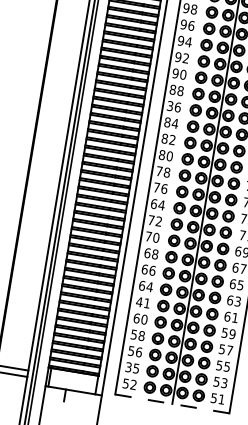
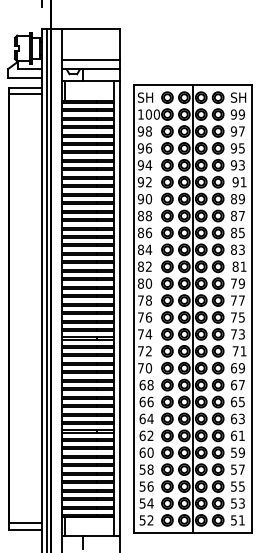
text: (169, 105) -> (140, 232), 36 -> 86
text: (154, 204) -> (141, 334), 64 -> 74
text: (143, 302) -> (146, 435), 41 -> 62
text: (132, 367) -> (146, 503), 35 -> 54
line: (172, 404) -> (193, 533), dashed -> solid

